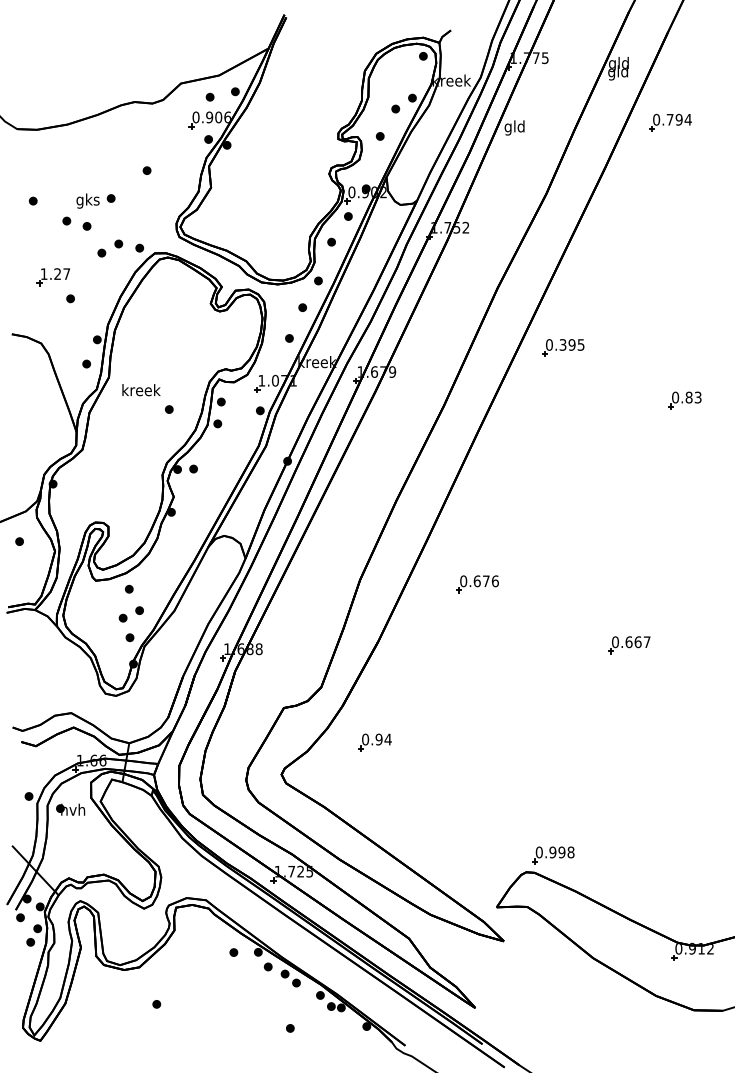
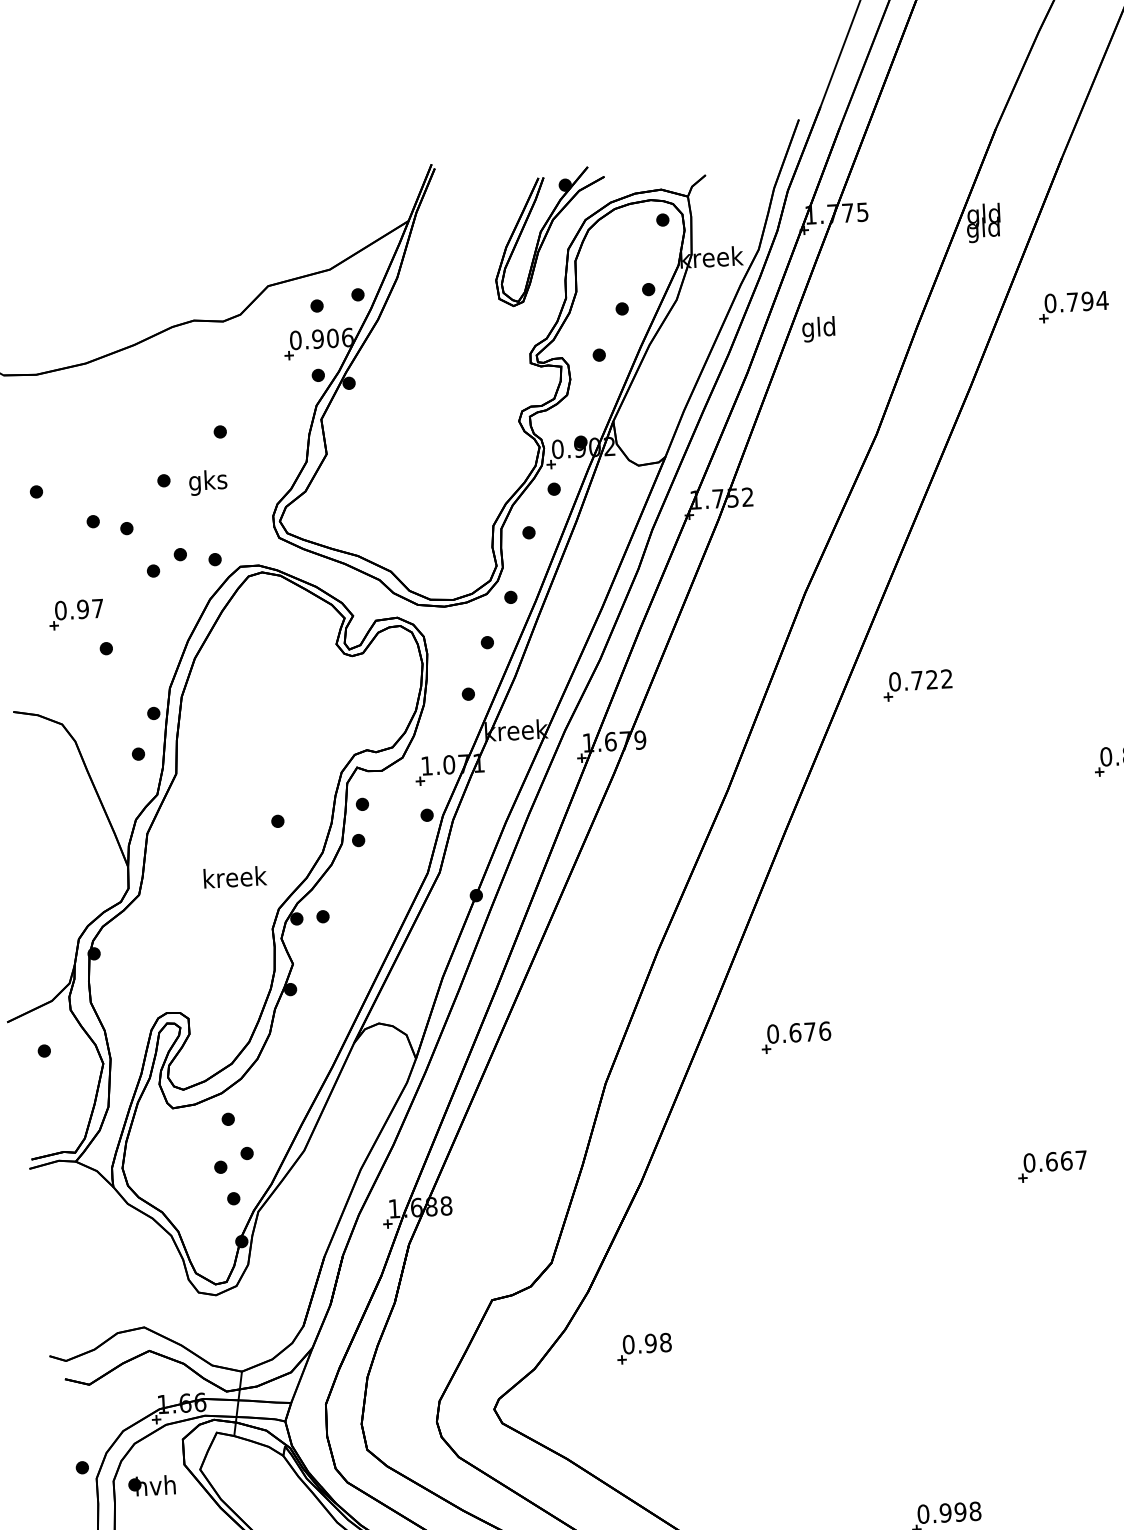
part: (354, 62) -> (550, 236), added
text: (87, 200) -> (207, 481), moved
text: (50, 273) -> (71, 608), 1.27 -> 0.97
text: (571, 344) -> (931, 679), 0.395 -> 0.722
text: (141, 390) -> (235, 877), moved
part: (477, 584) -> (796, 1038), moved
text: (387, 739) -> (664, 1342), 0.94 -> 0.98

